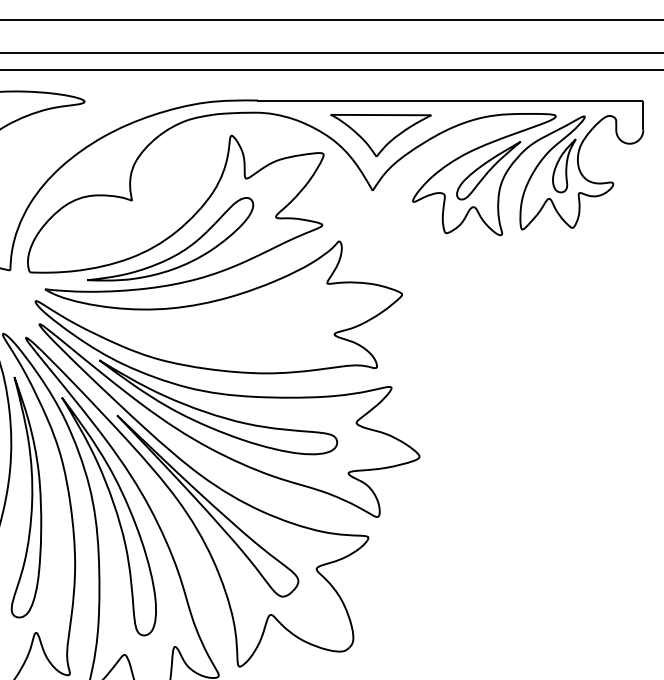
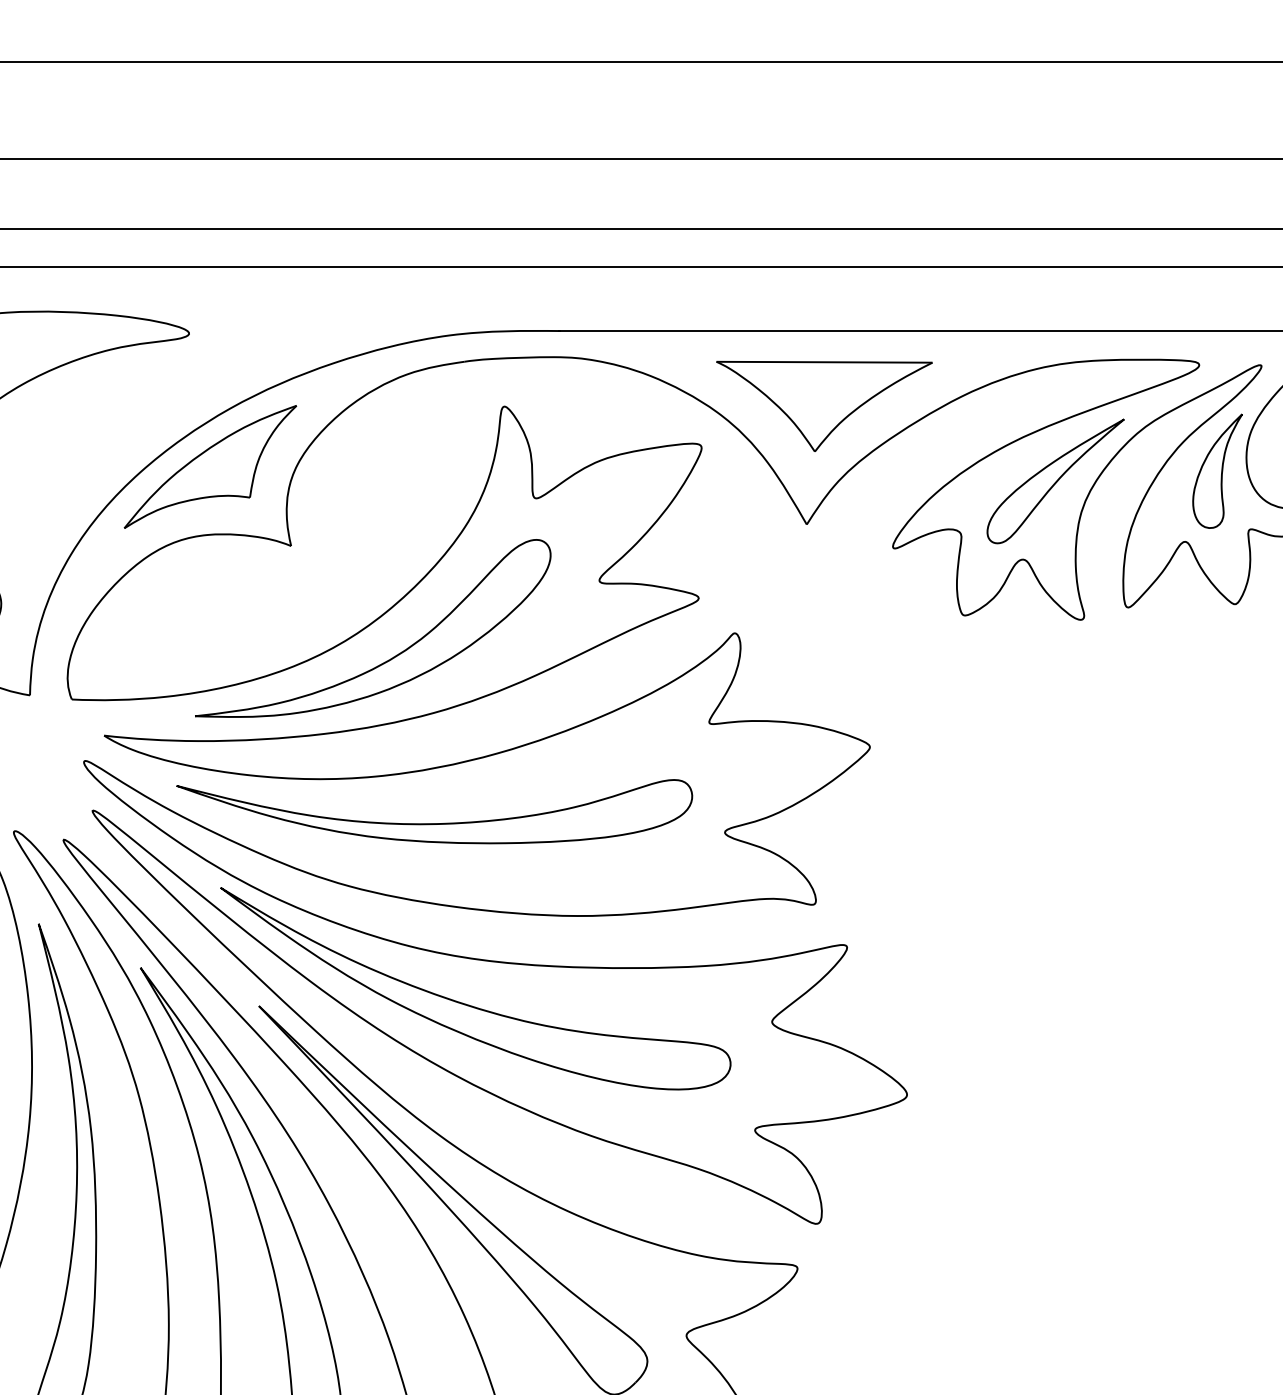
part: (94, 163) -> (210, 466), added
part: (199, 324) -> (435, 811), added

